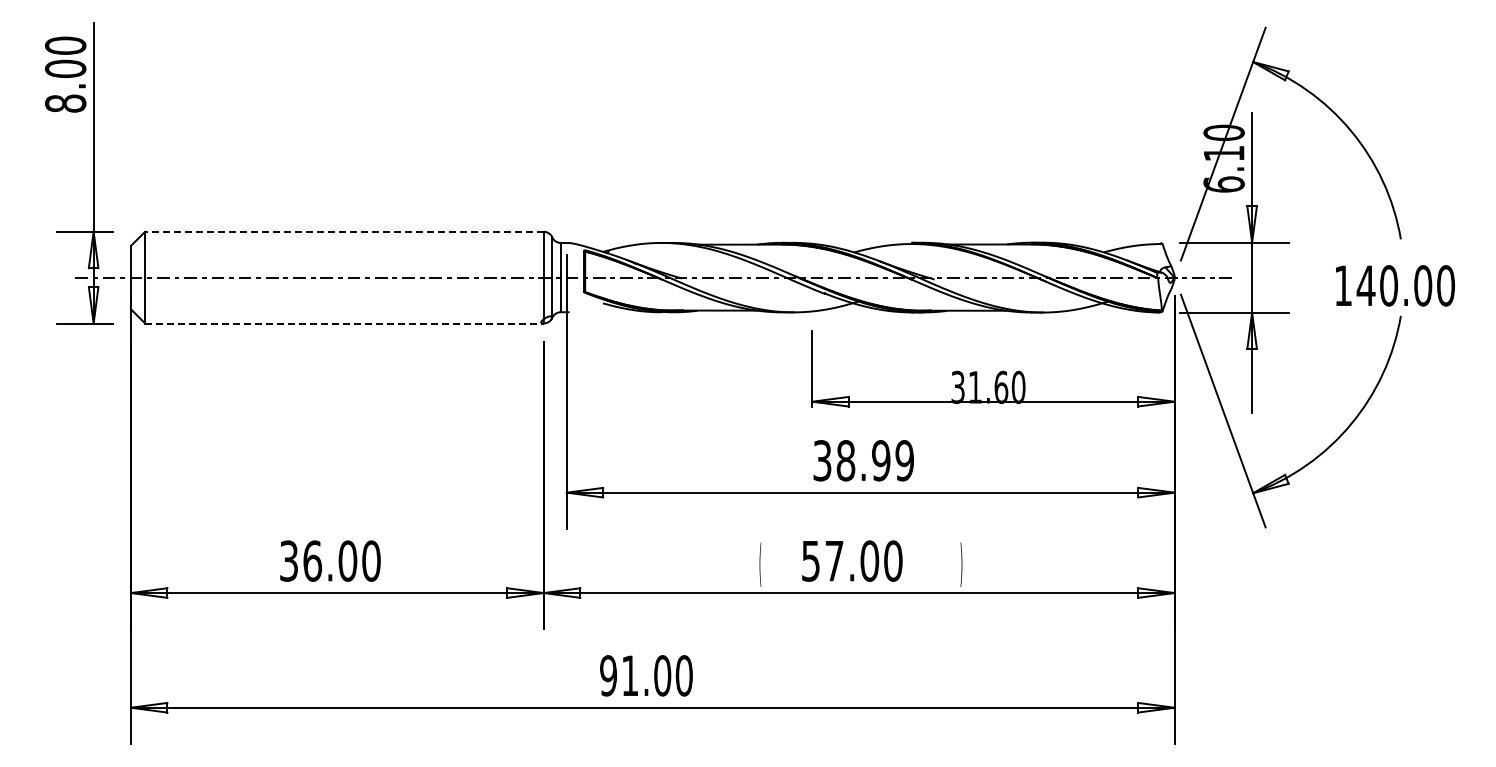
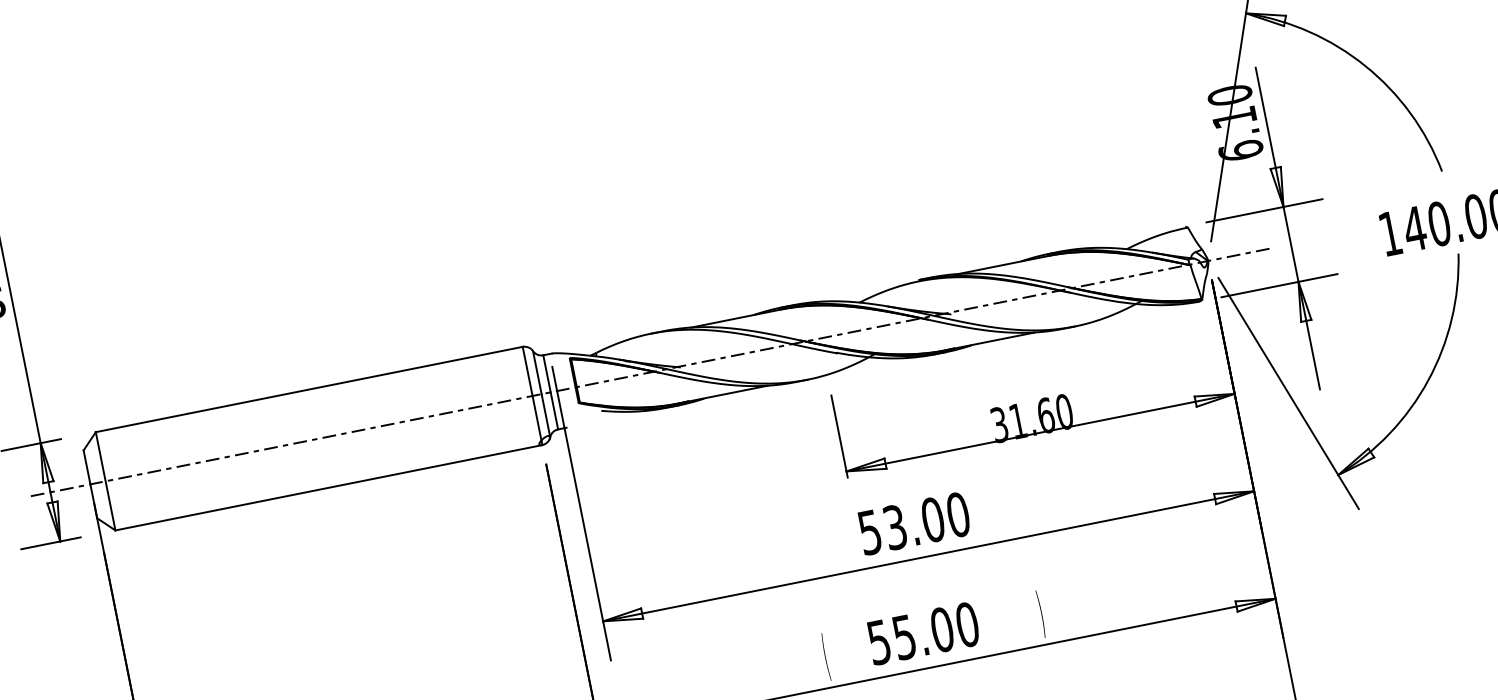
line: (344, 231) -> (309, 389), dashed -> solid
line: (345, 323) -> (329, 487), dashed -> solid
text: (864, 460) -> (915, 523), 38.99 -> 53.00
text: (834, 561) -> (904, 637), 57.00 -> 55.00

